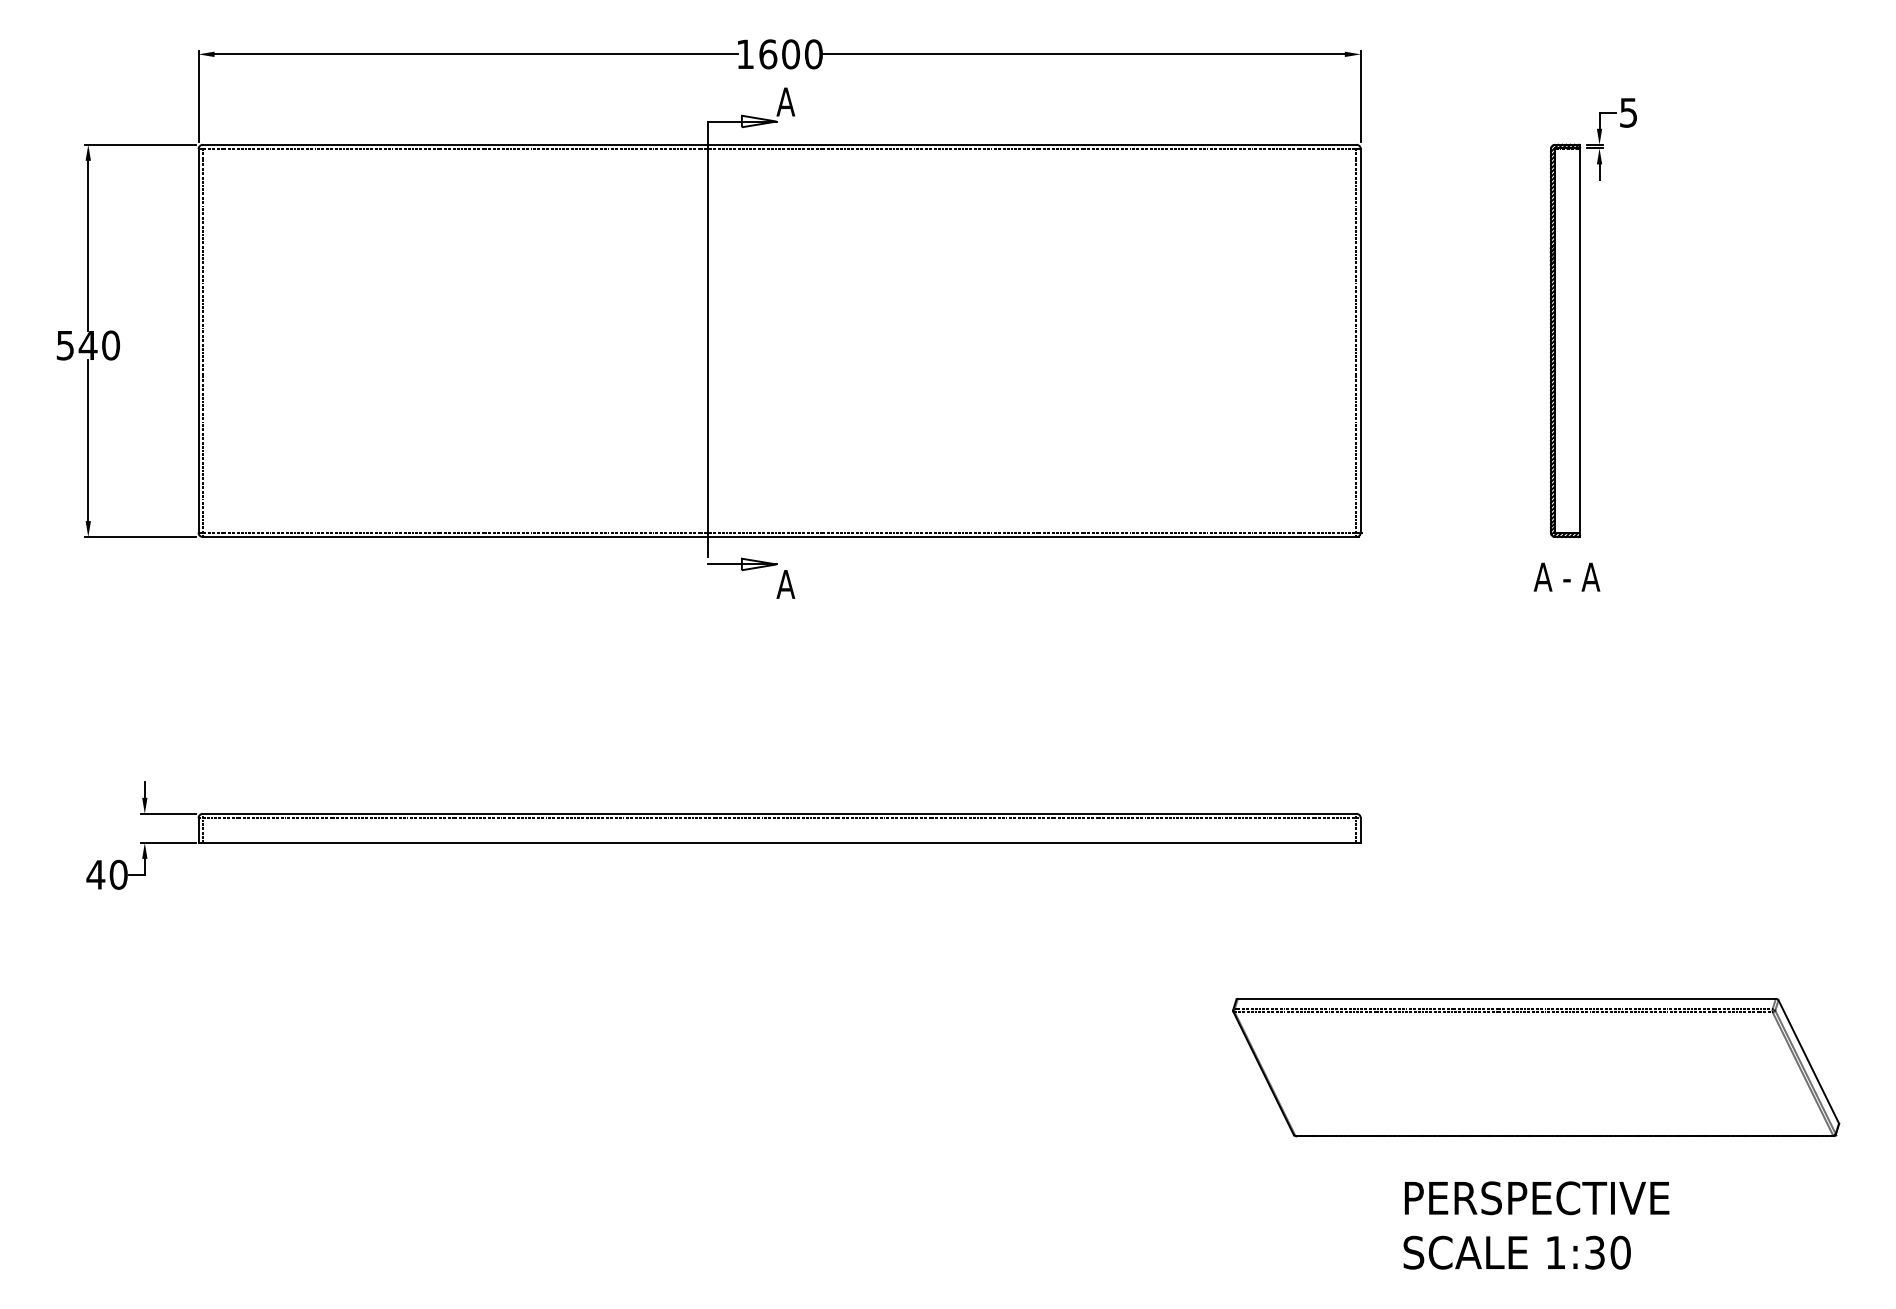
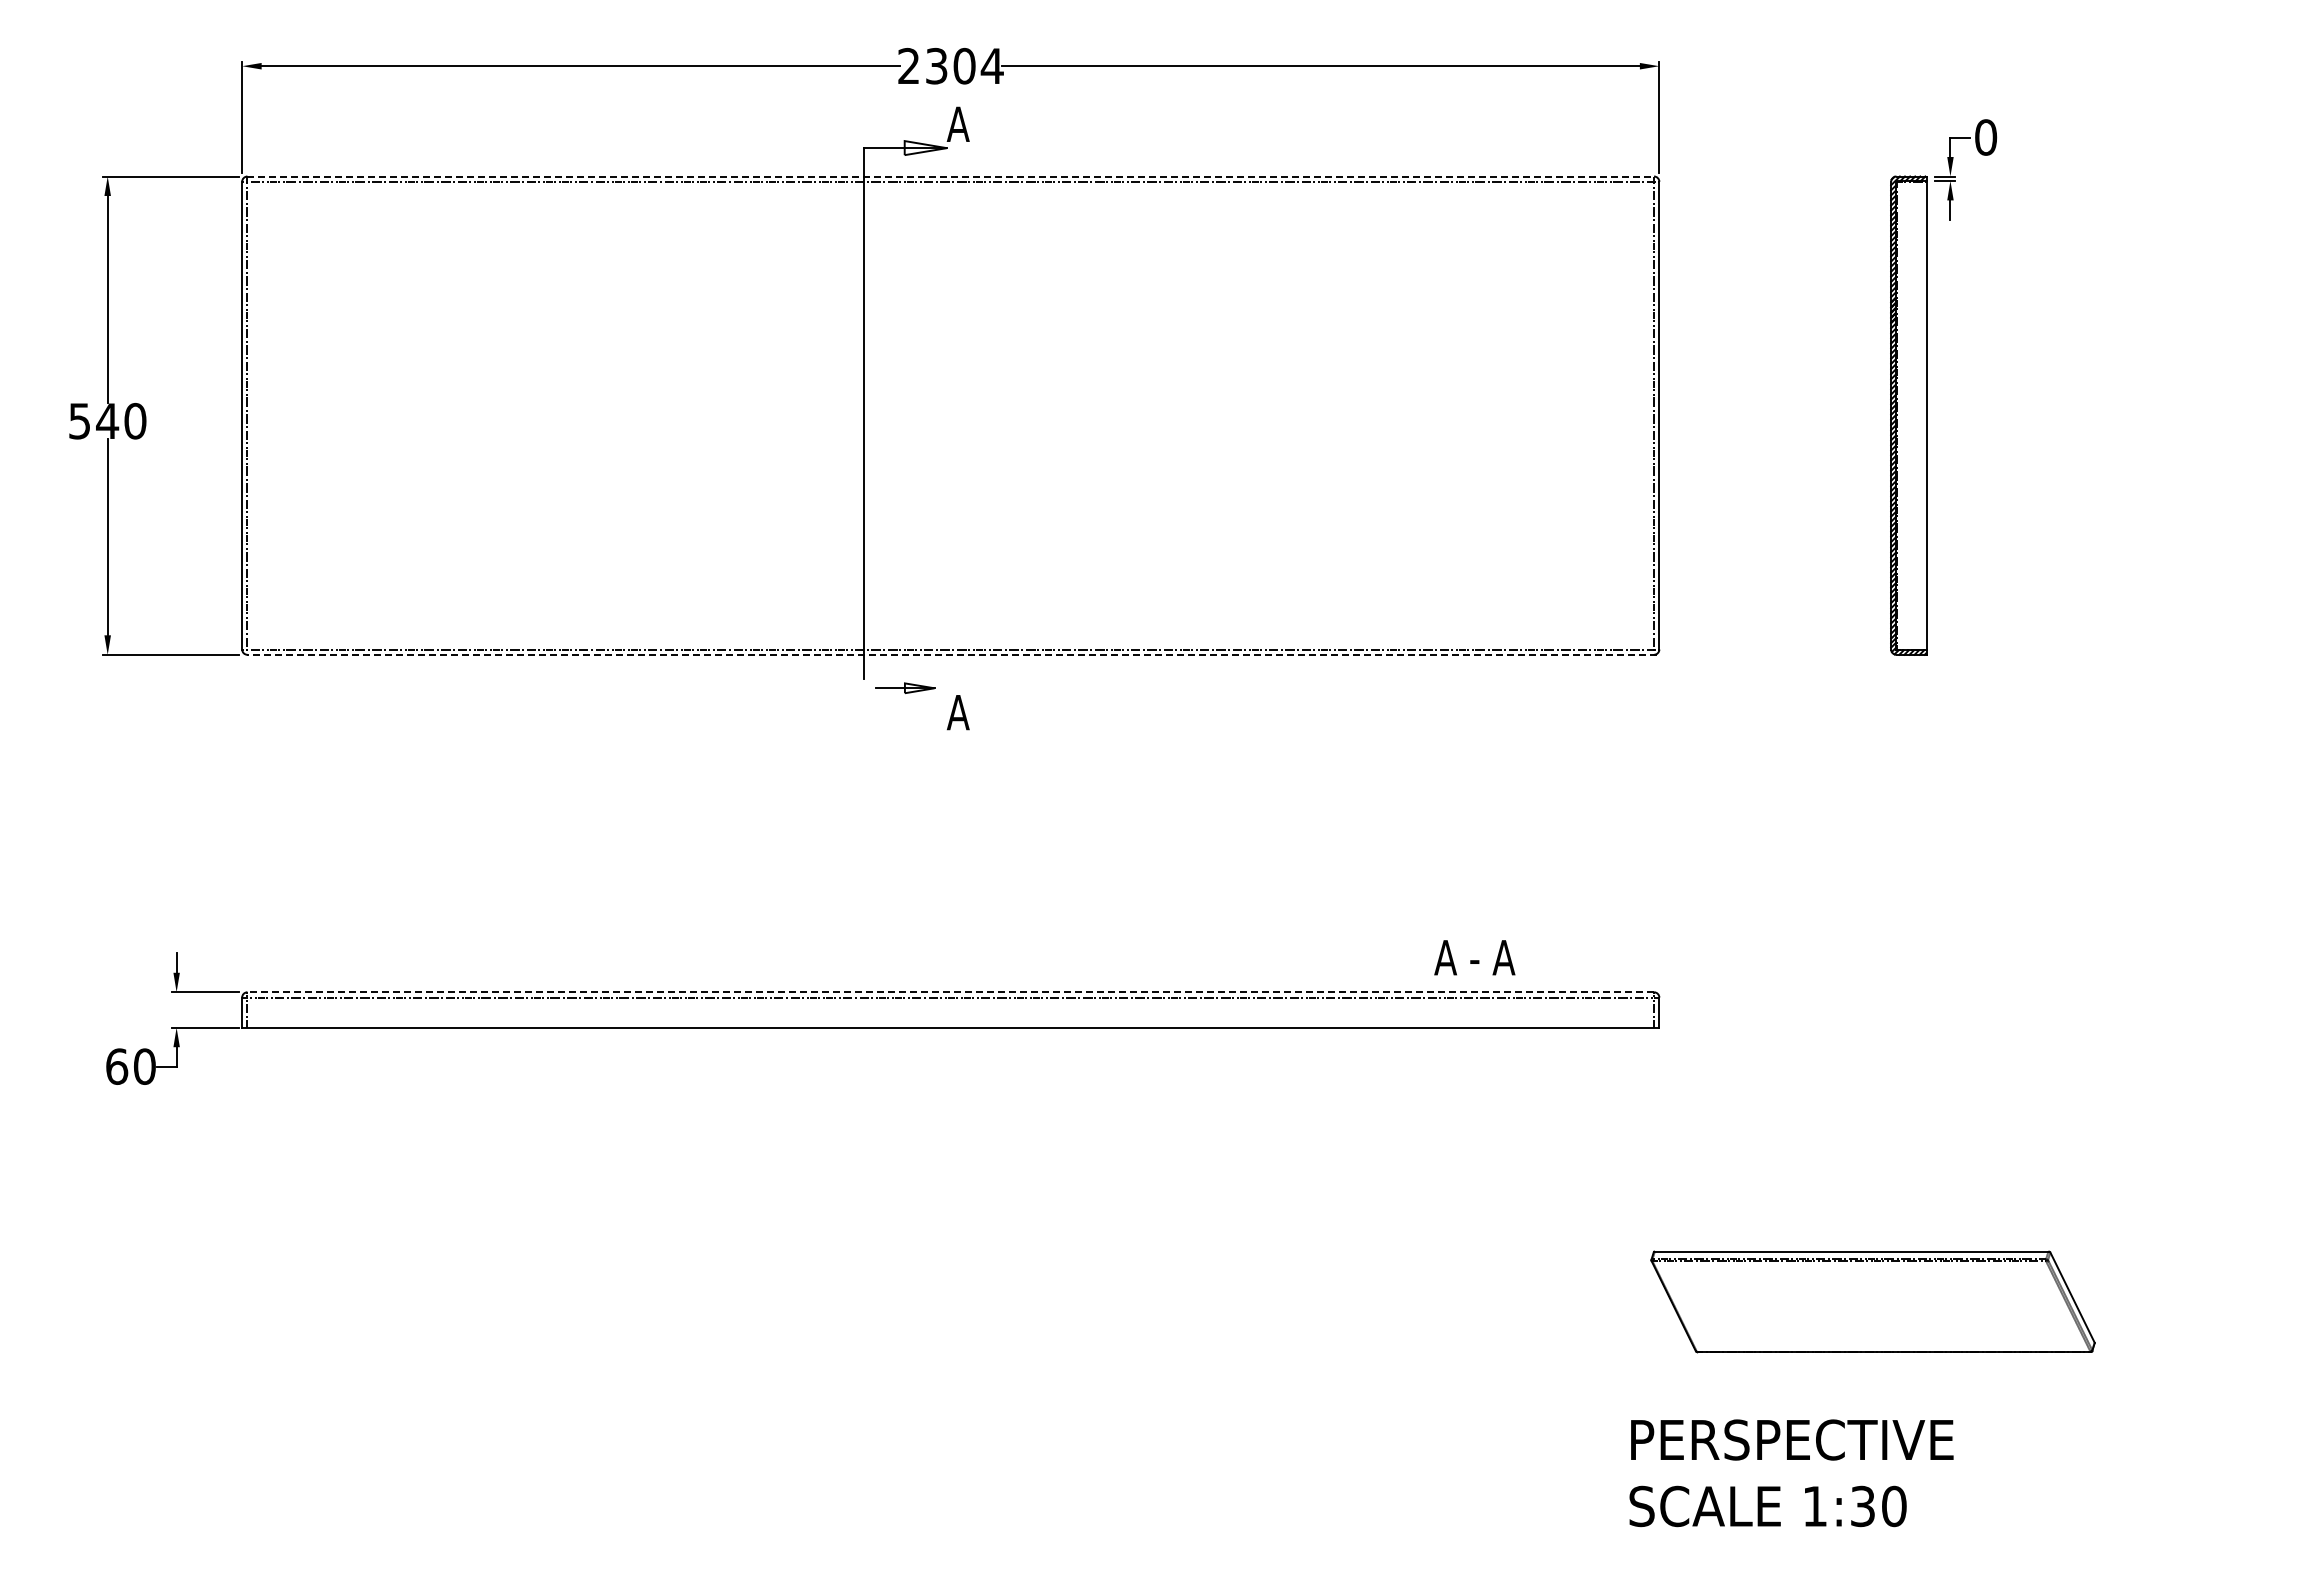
text: (779, 53) -> (950, 65), 1600 -> 2304
text: (1629, 112) -> (1986, 137), 5 -> 0
line: (780, 144) -> (951, 176), solid -> dashed
line: (781, 536) -> (952, 654), solid -> dashed
part: (742, 564) -> (905, 688), size x0.7
text: (1566, 577) -> (1474, 957), moved
line: (779, 814) -> (950, 992), solid -> dashed
text: (95, 874) -> (116, 1066), 40 -> 60
part: (1535, 1067) -> (1872, 1301), size x0.6
text: (1536, 1225) -> (1791, 1473), moved

